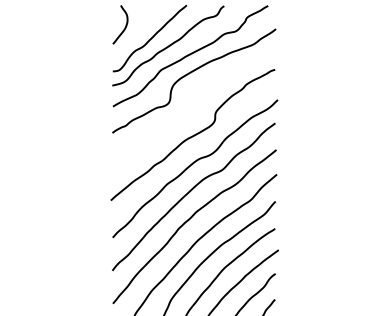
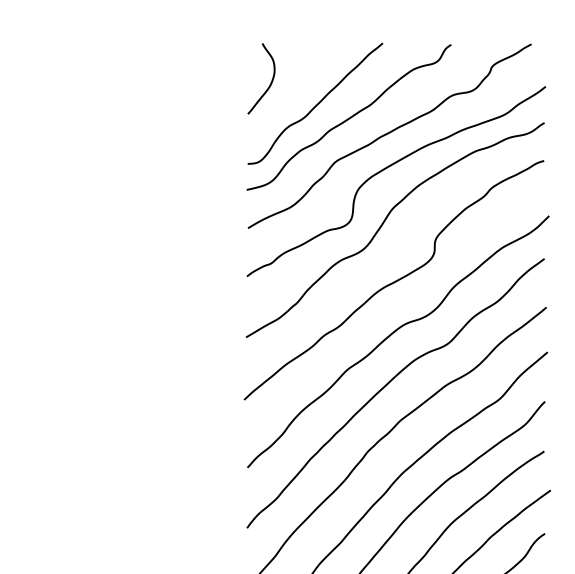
curve: (188, 103) -> (385, 222), added

